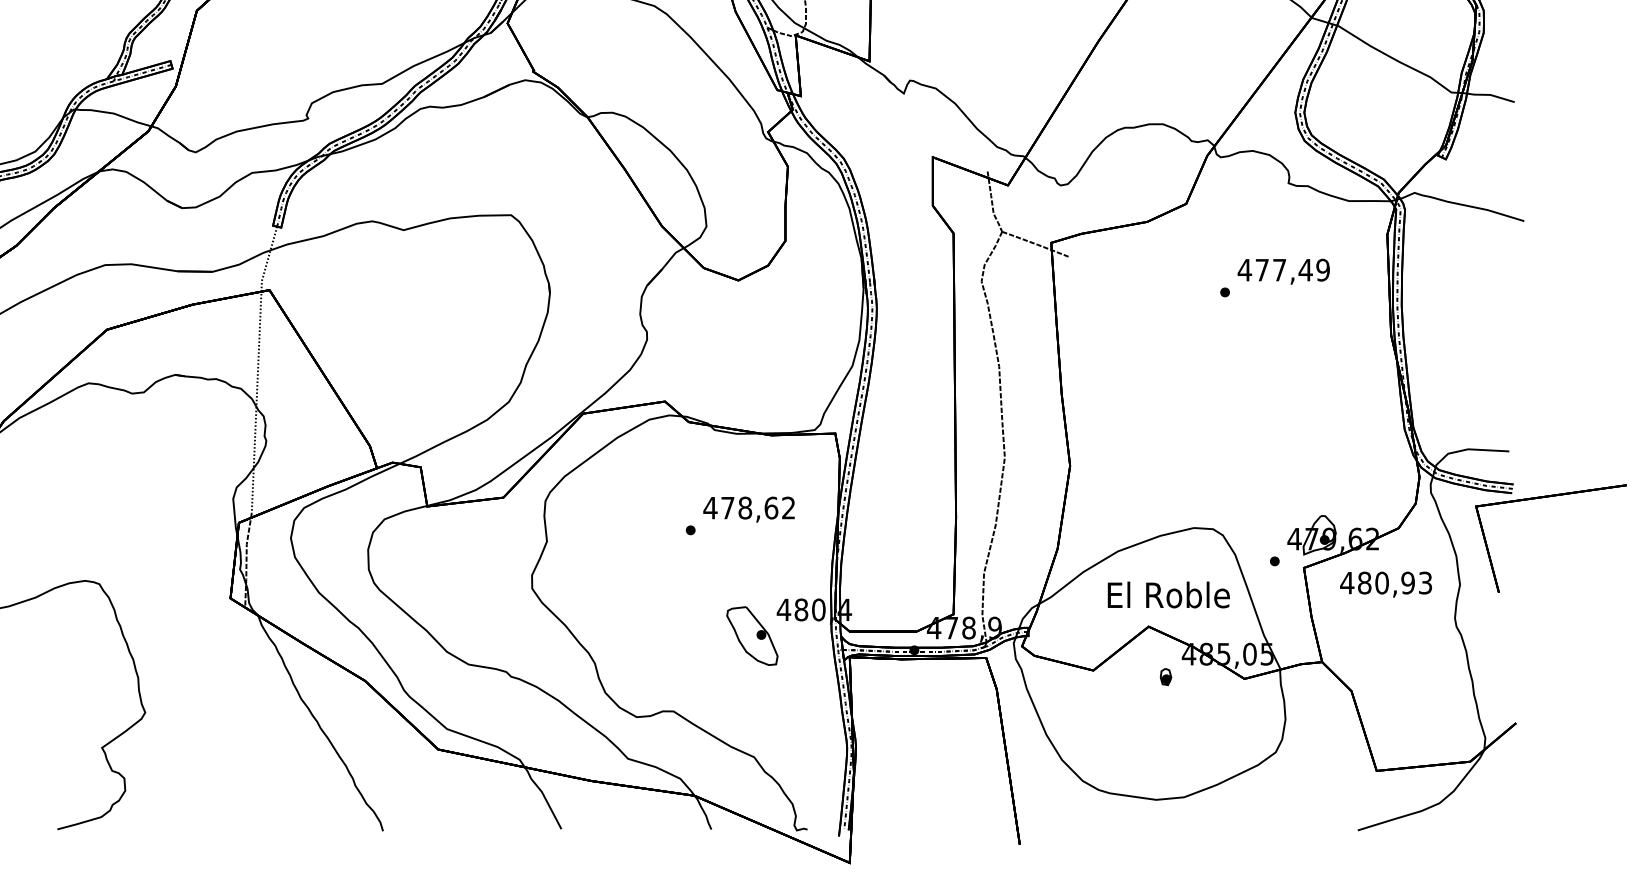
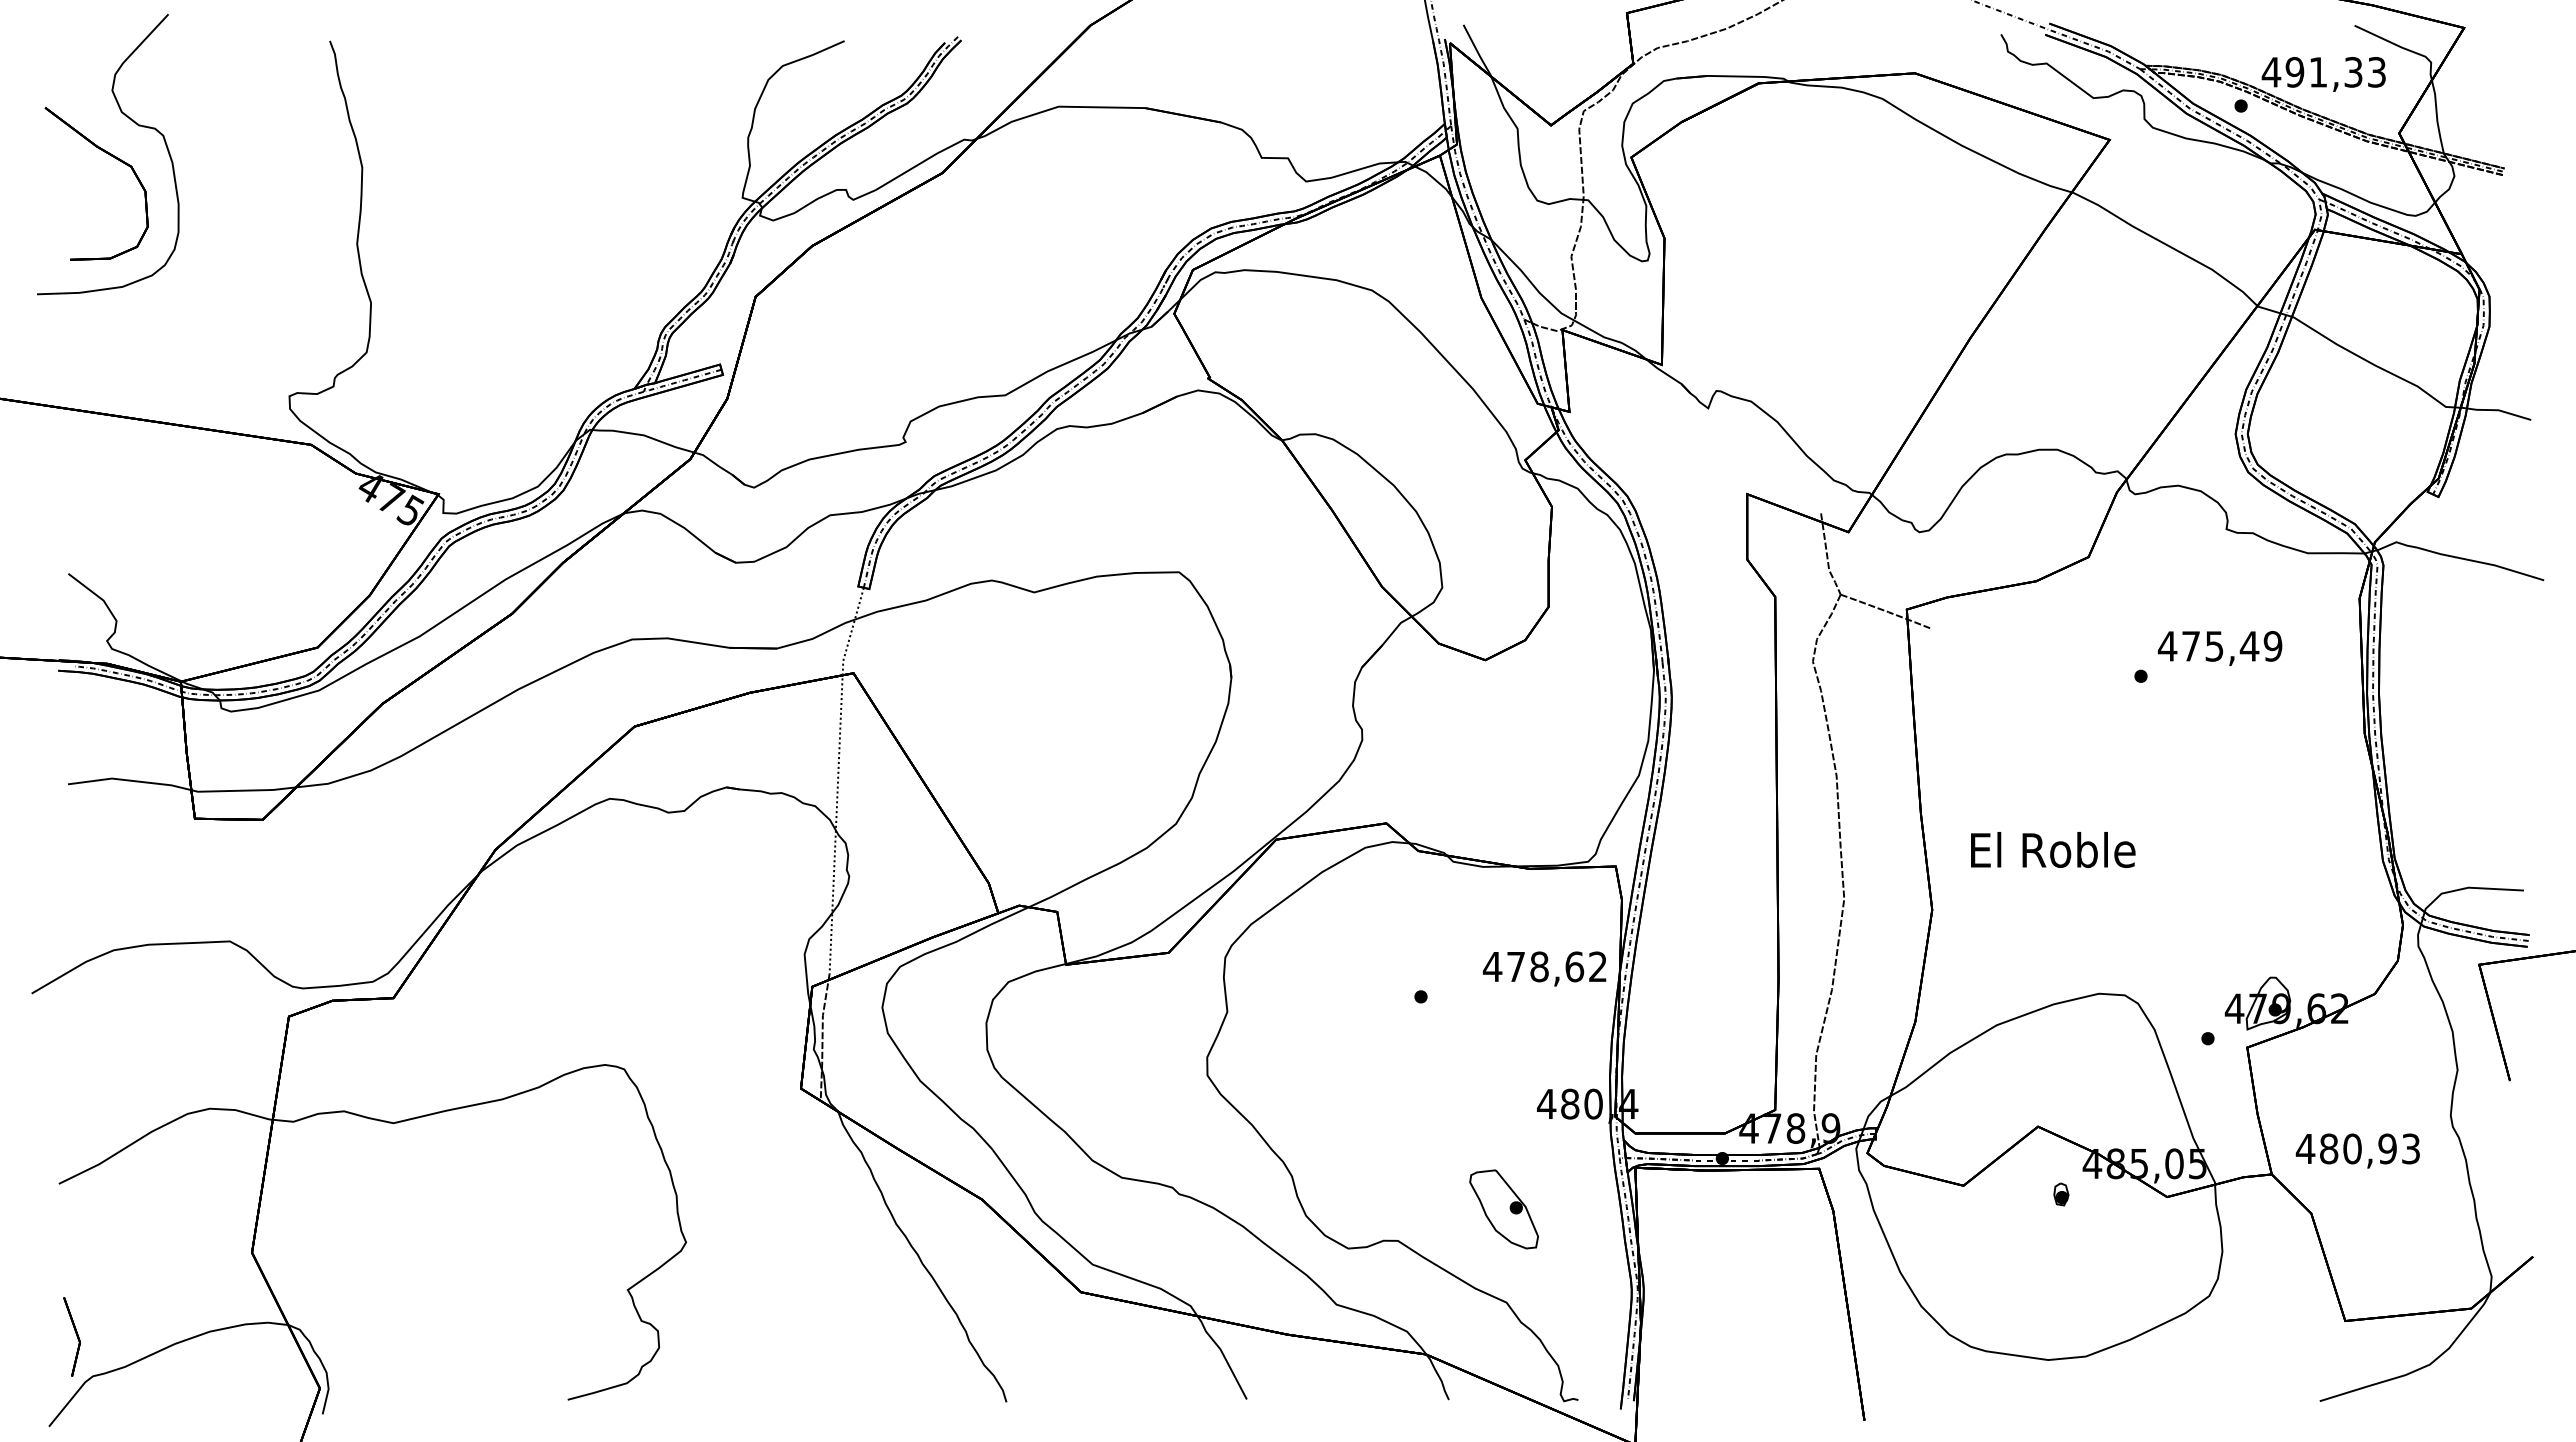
text: (1279, 270) -> (2214, 646), 477,49 -> 475,49
text: (748, 509) -> (1544, 968), moved
text: (1385, 584) -> (2357, 1150), moved
text: (1169, 594) -> (2053, 849), moved
part: (751, 636) -> (1503, 1209), moved

